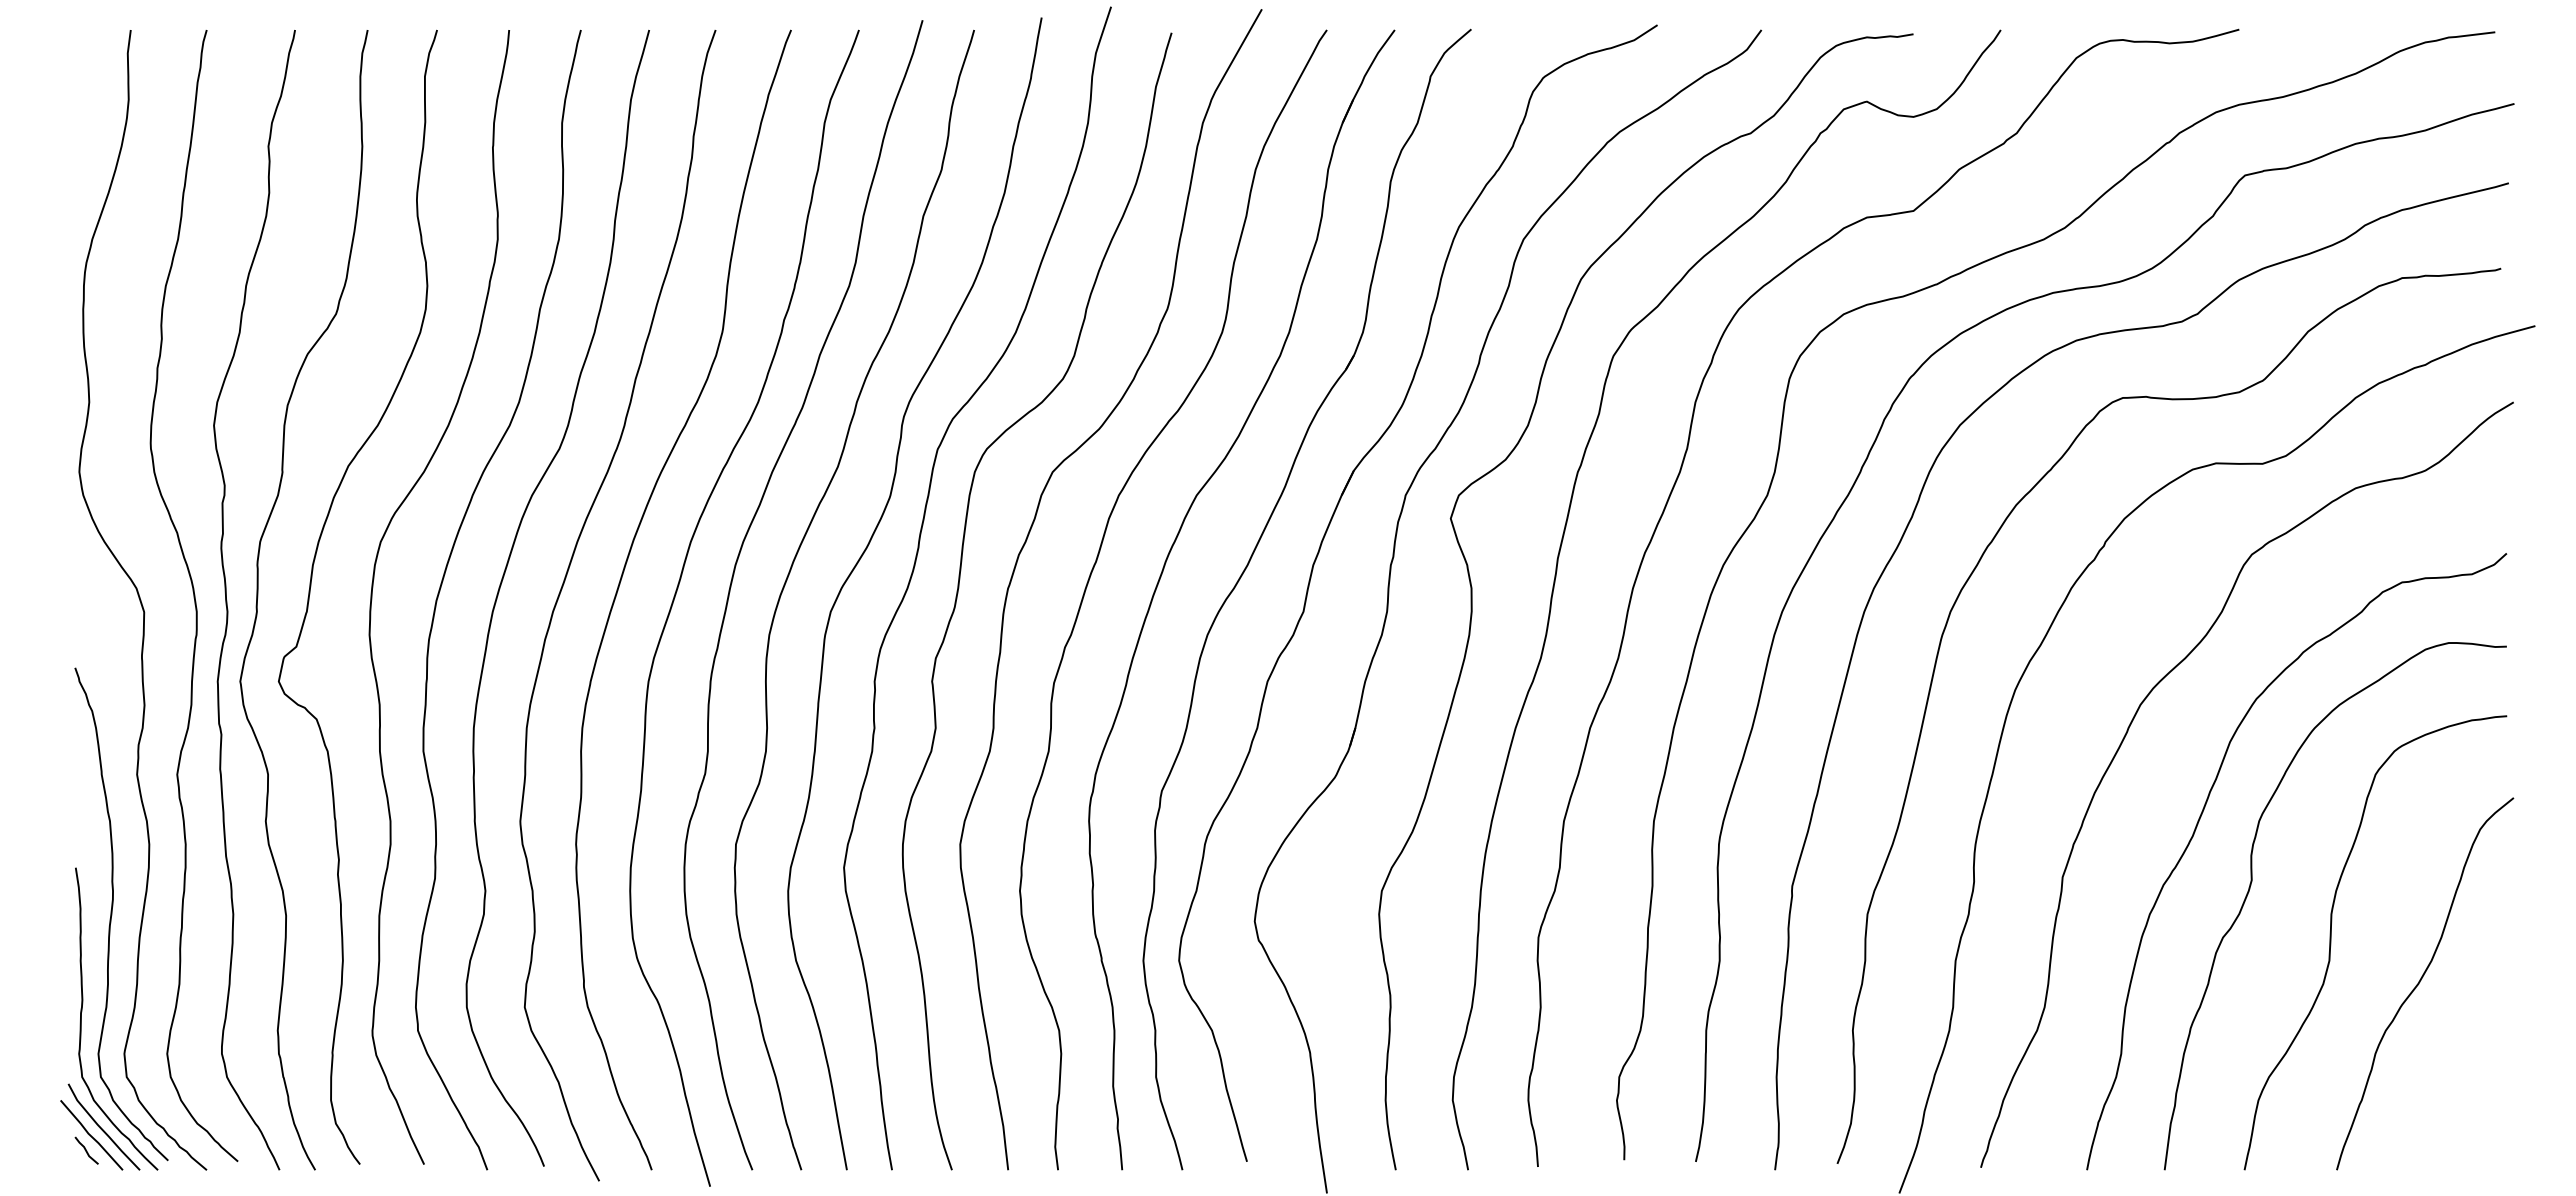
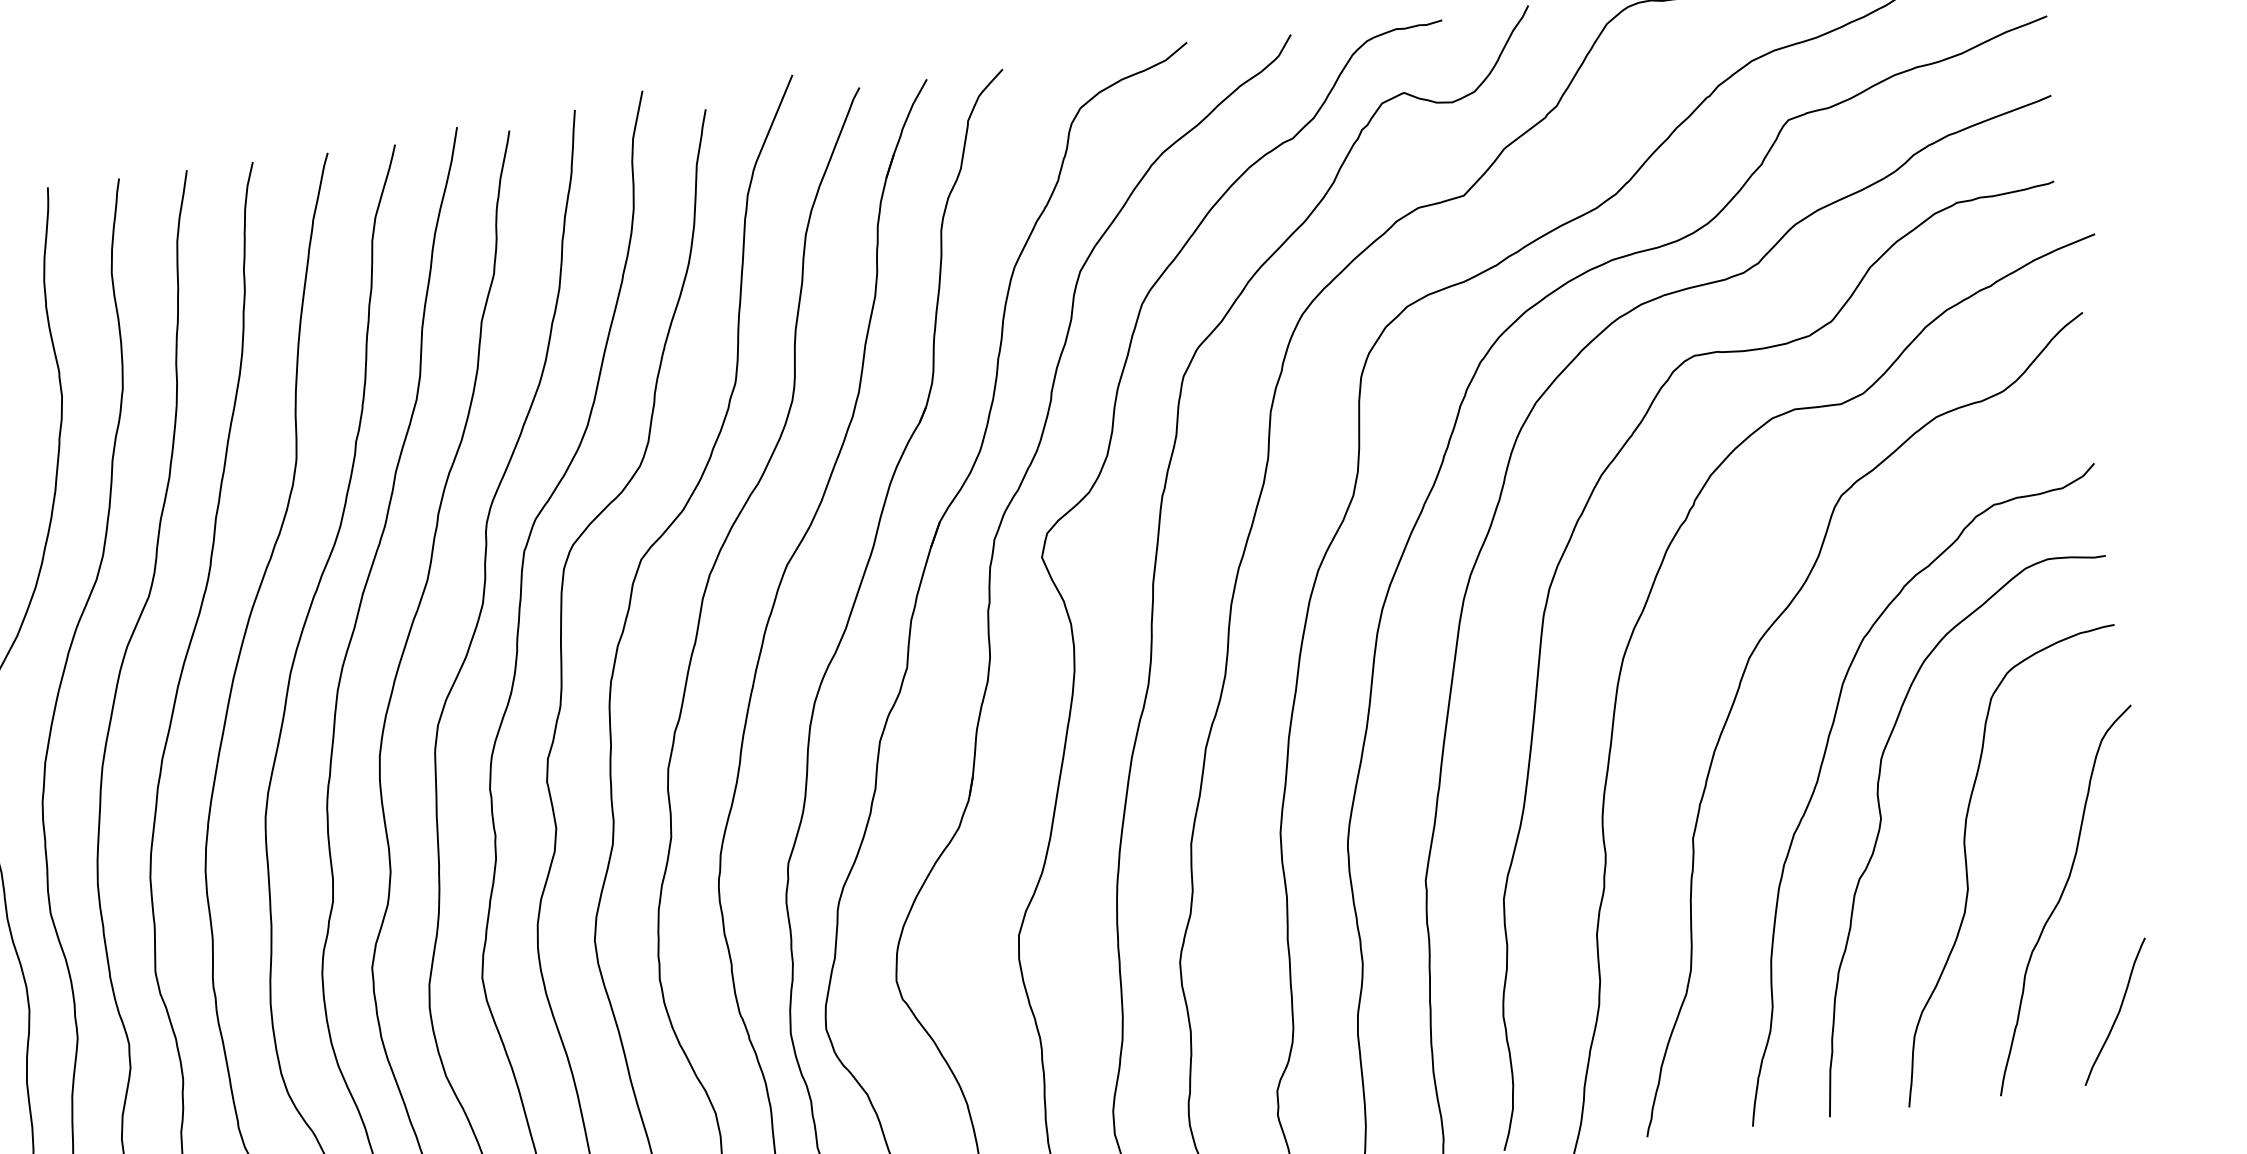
curve: (2462, 1102) -> (2117, 1013), added

